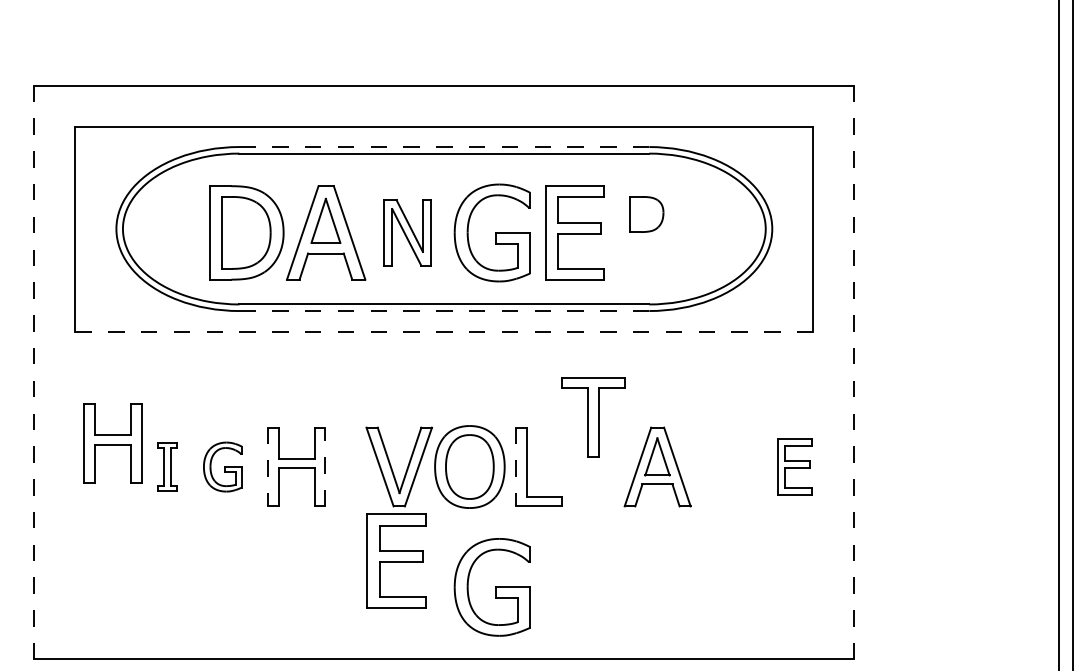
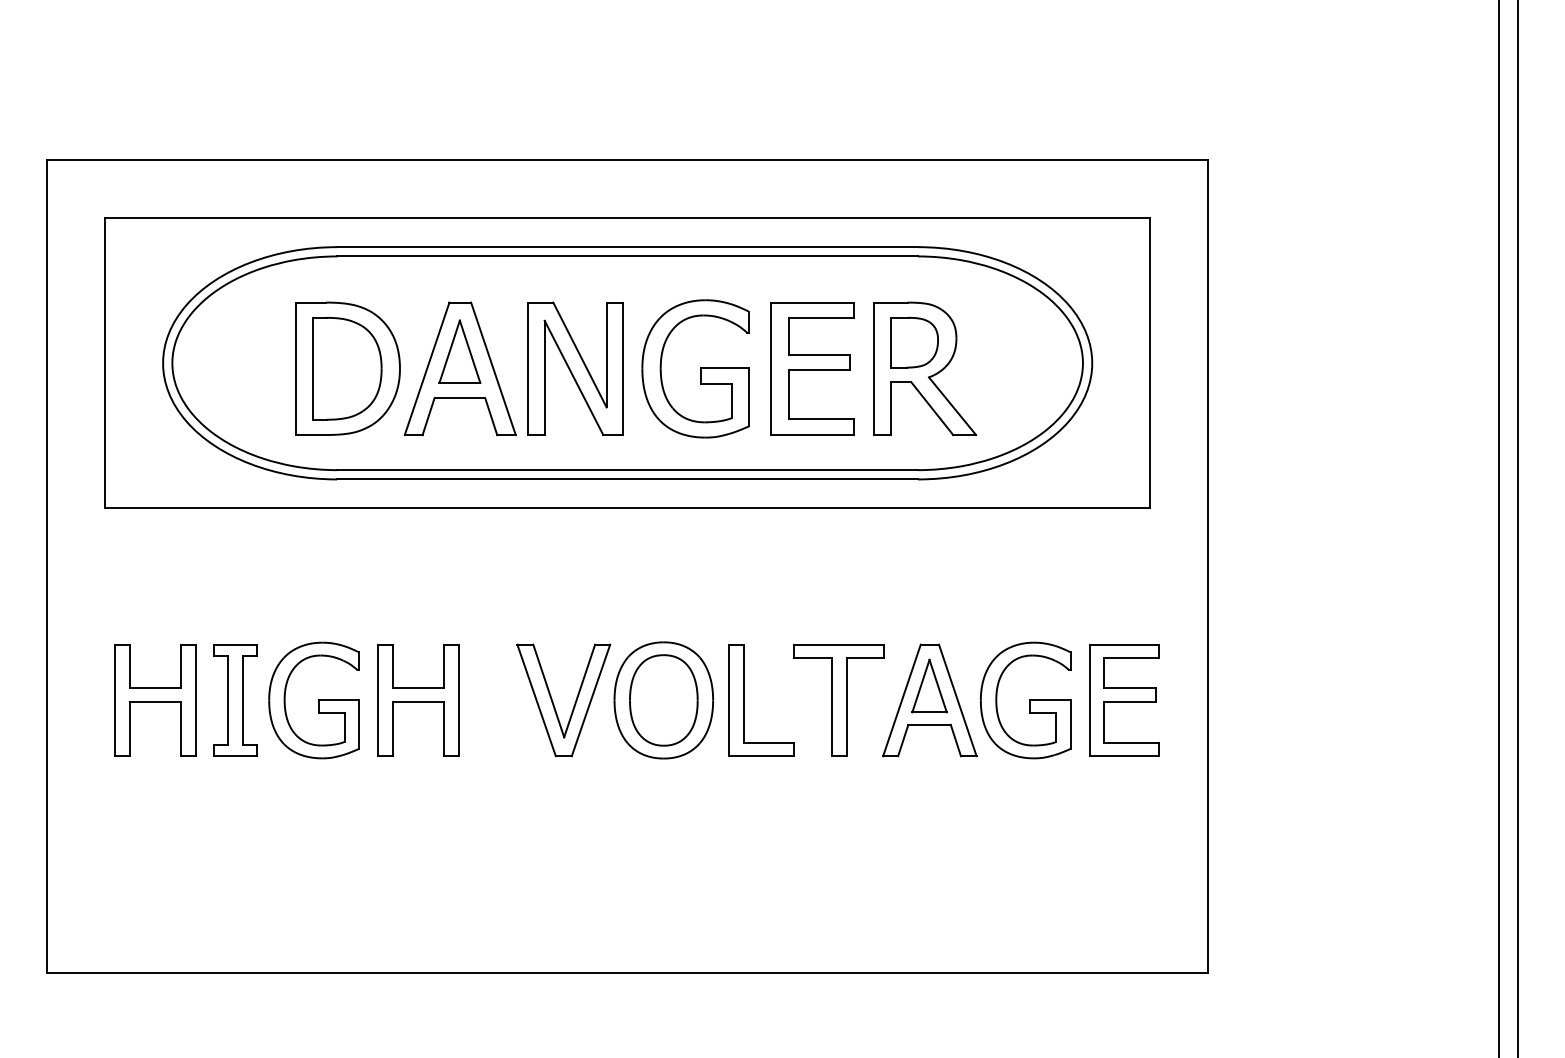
line: (444, 147) -> (627, 247), dashed -> solid
part: (407, 232) -> (575, 368), size x1.43
part: (654, 232) -> (925, 368), added
line: (444, 311) -> (628, 479), dashed -> solid
line: (444, 331) -> (627, 508), dashed -> solid
line: (34, 372) -> (46, 566), dashed -> solid
line: (854, 372) -> (1208, 566), dashed -> solid
part: (593, 417) -> (838, 700), moved
part: (113, 443) -> (155, 700), moved
part: (167, 467) -> (235, 700), size x1.67
part: (222, 467) -> (313, 700), size x1.67
line: (267, 467) -> (377, 700), dashed -> solid
line: (324, 467) -> (458, 700), dashed -> solid
line: (516, 467) -> (729, 700), dashed -> solid
part: (725, 467) -> (1025, 700), added
part: (795, 467) -> (1124, 700), size x1.43
part: (396, 560) -> (559, 833), removed
part: (492, 587) -> (695, 870), removed

